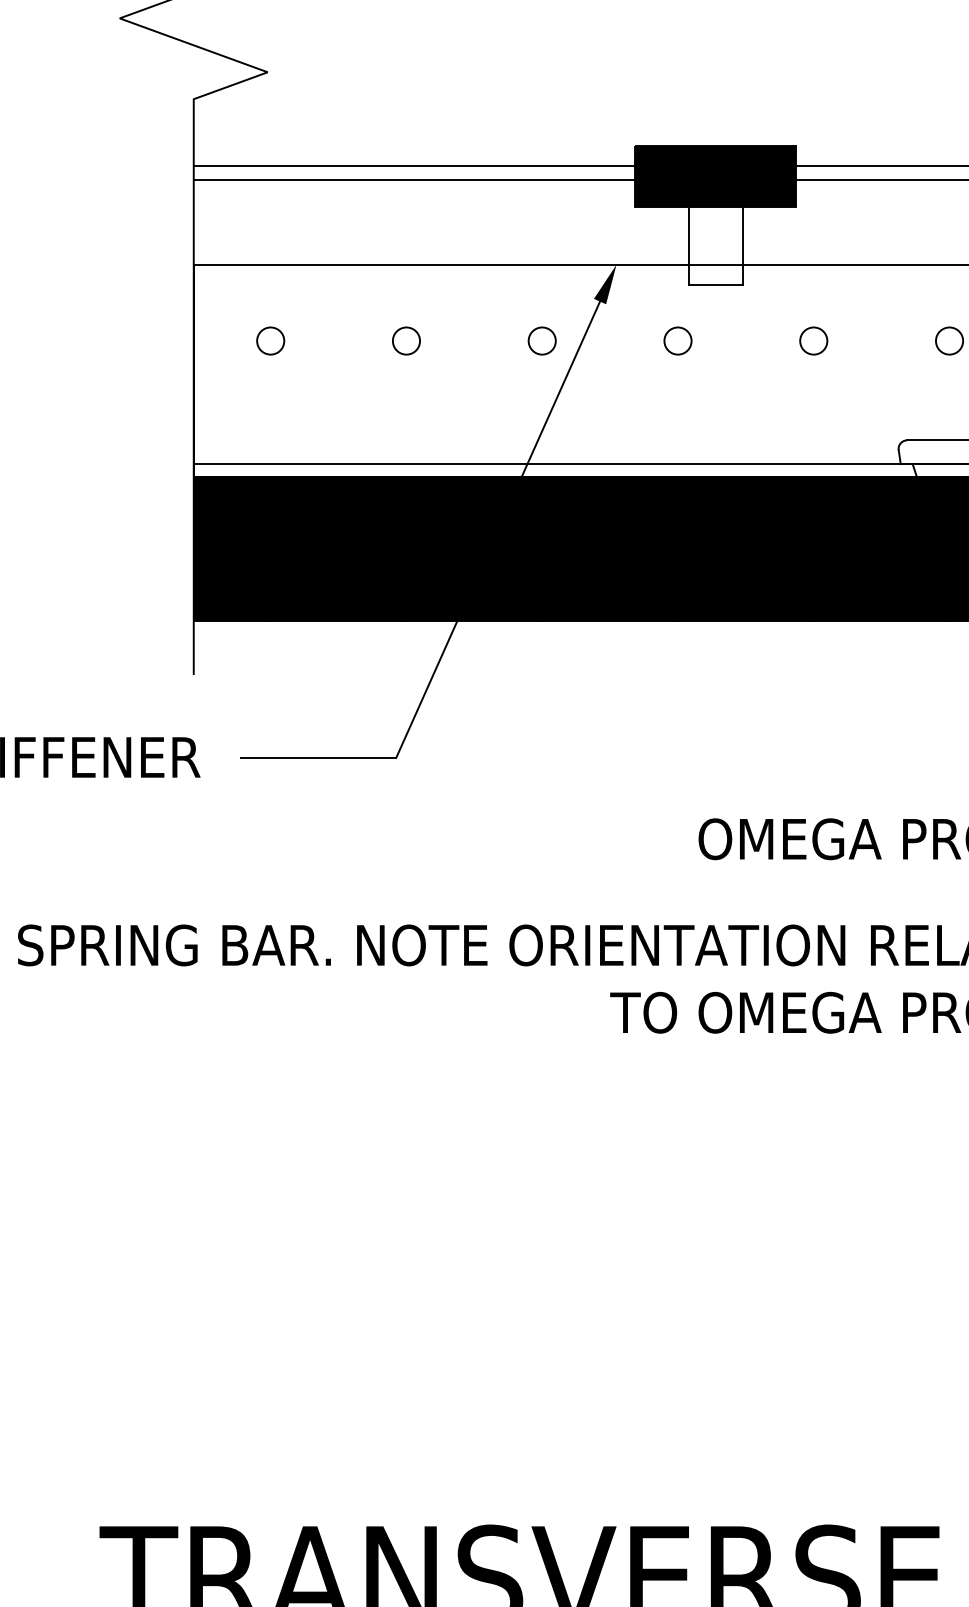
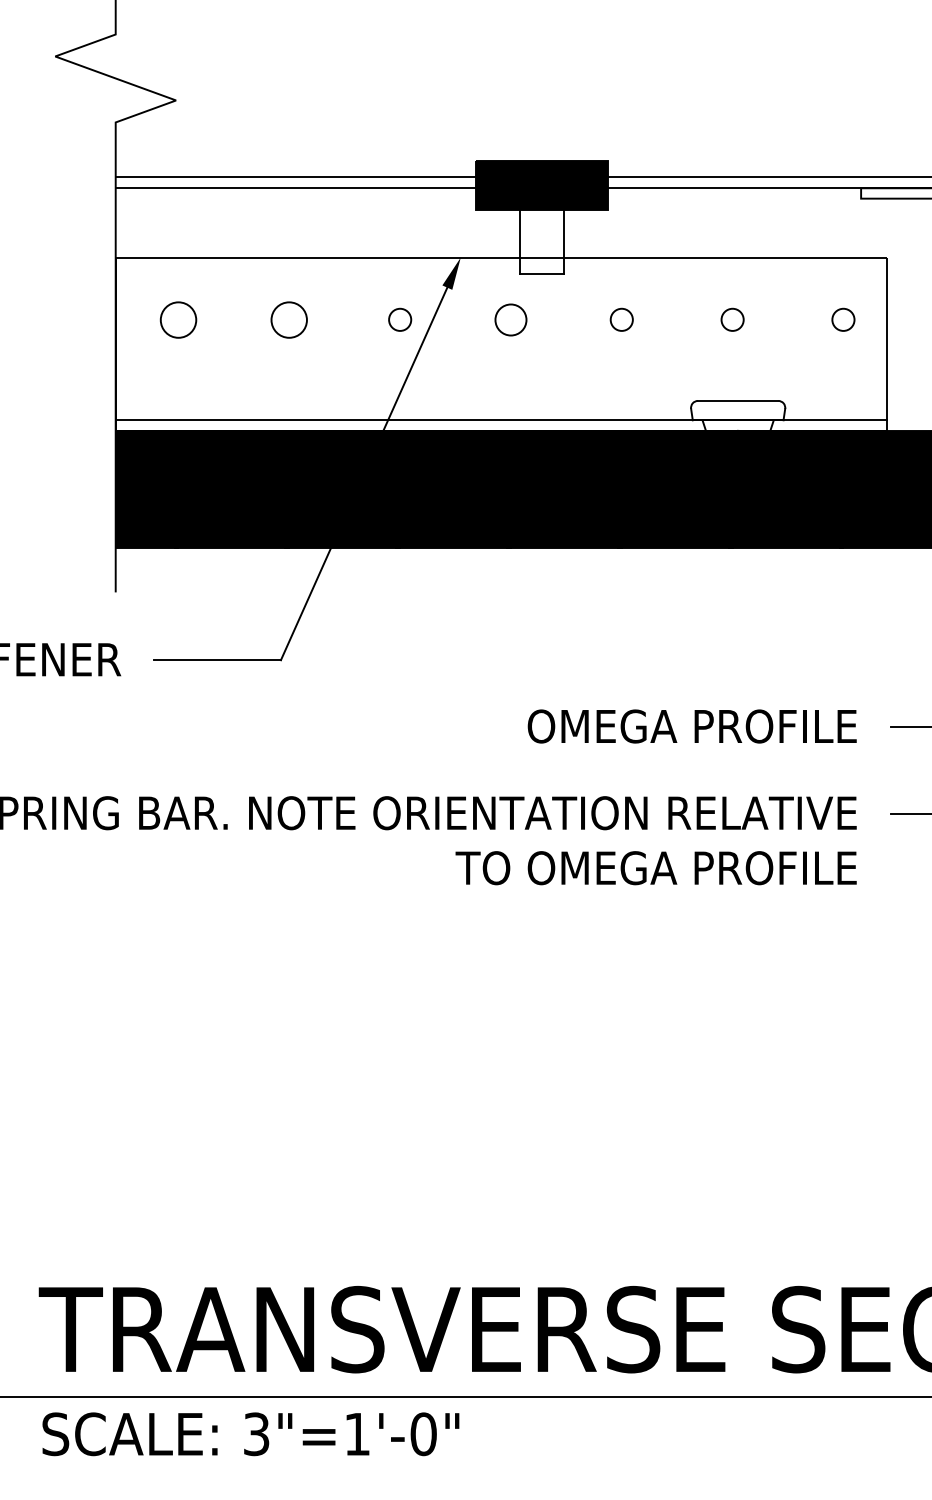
circle: (270, 340) -> (178, 319), size x1.6
circle: (406, 340) -> (289, 319), size x1.6
circle: (677, 340) -> (510, 319), size x1.4

